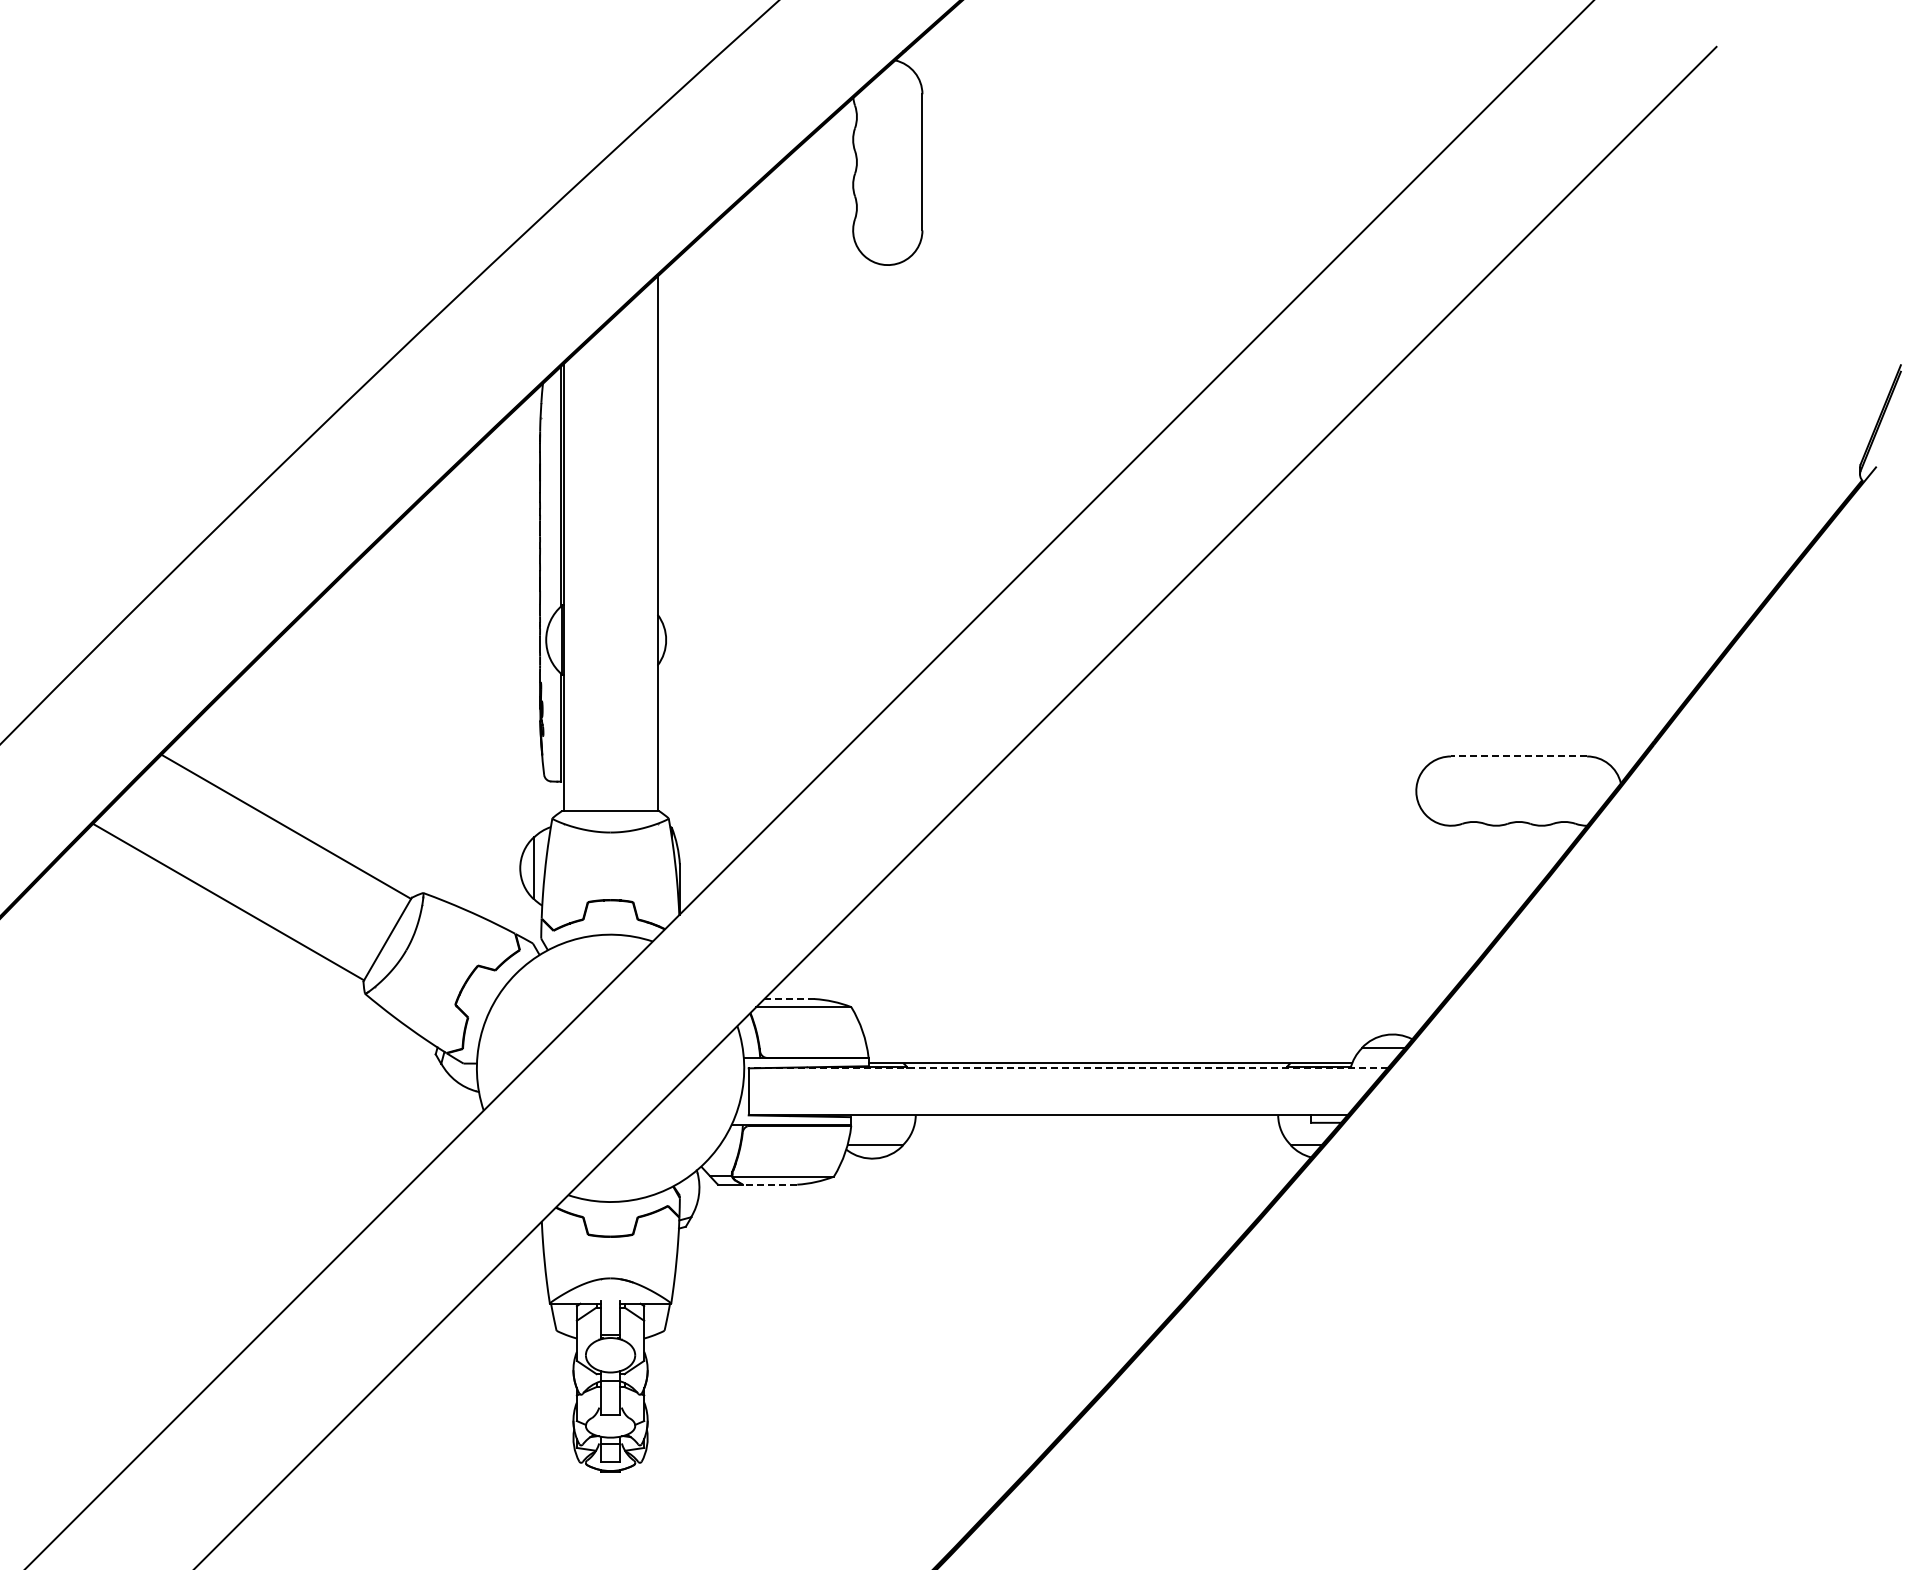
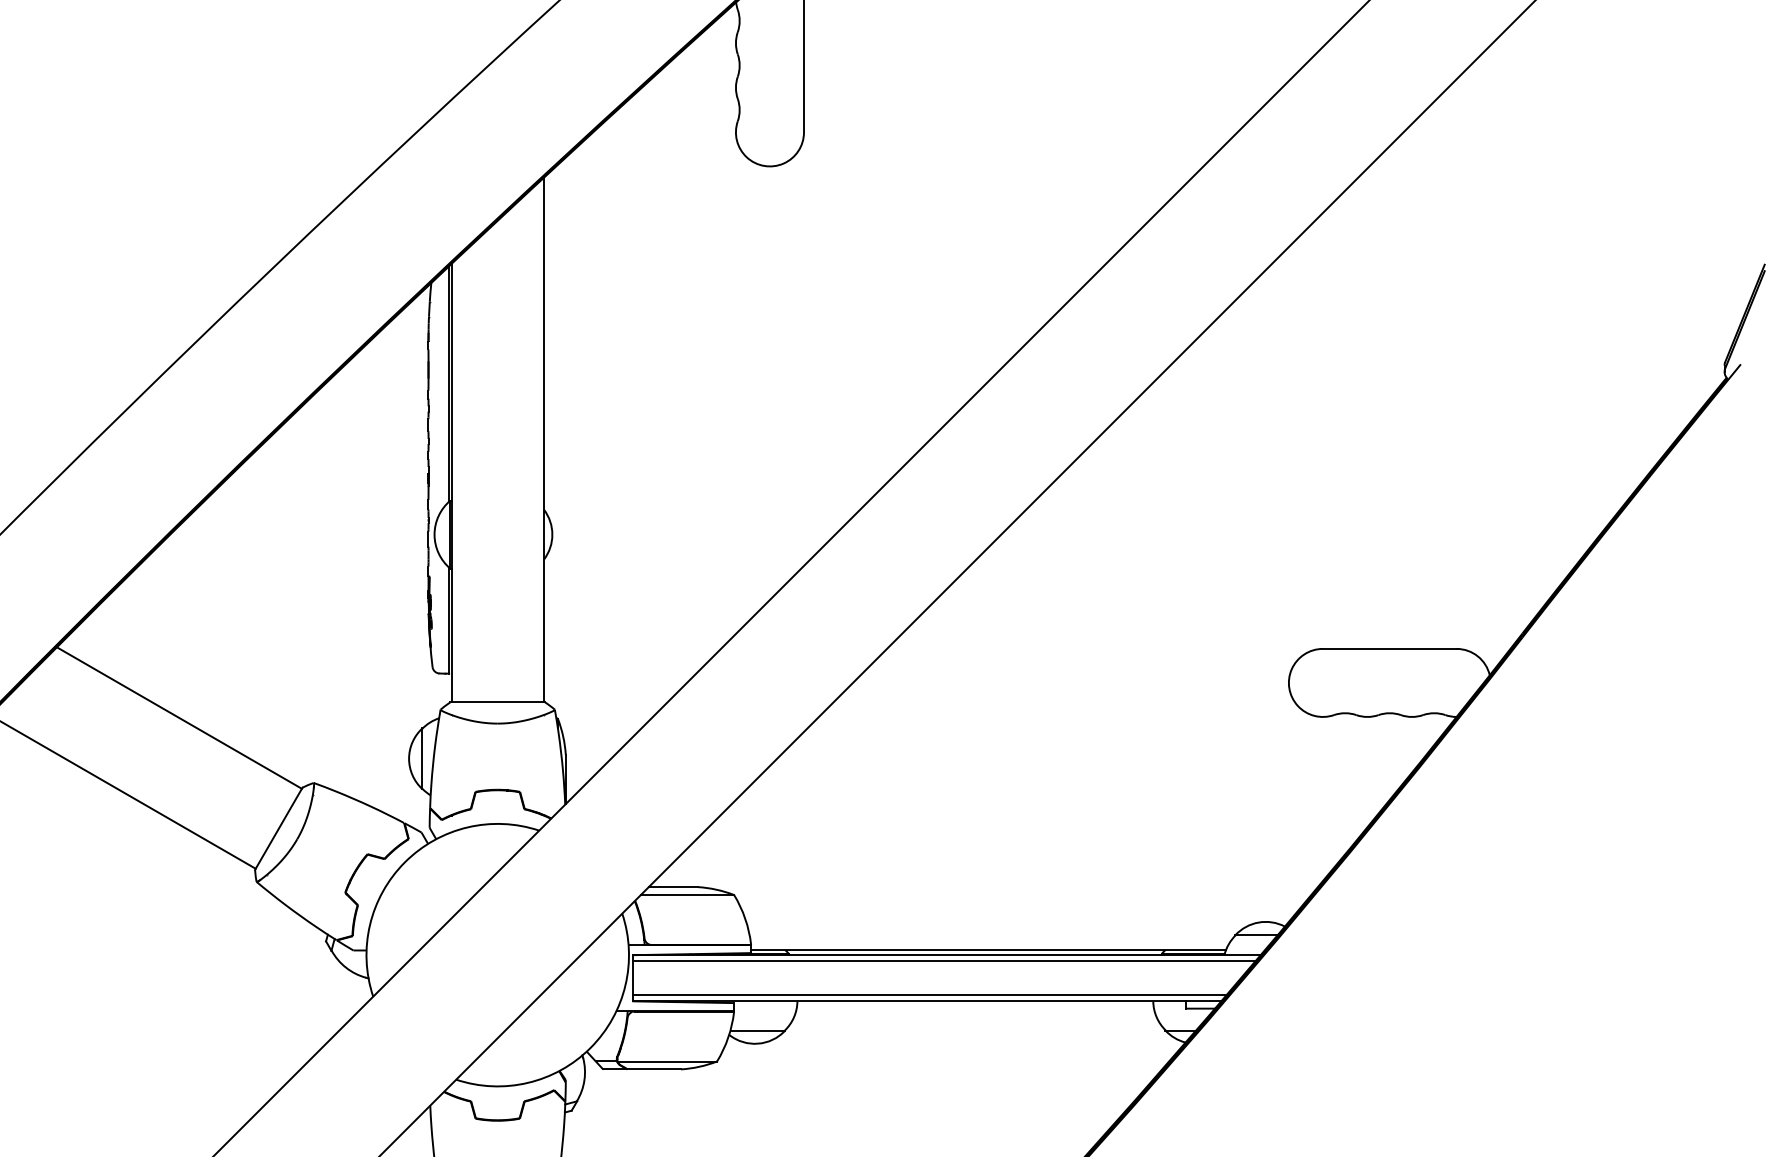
line: (1518, 756) -> (1389, 648), dashed -> solid
line: (789, 999) -> (673, 887), dashed -> solid
line: (1067, 1068) -> (946, 955), dashed -> solid
line: (1065, 1074) -> (944, 961), added
line: (1050, 1109) -> (929, 995), added
line: (769, 1184) -> (653, 1069), dashed -> solid

